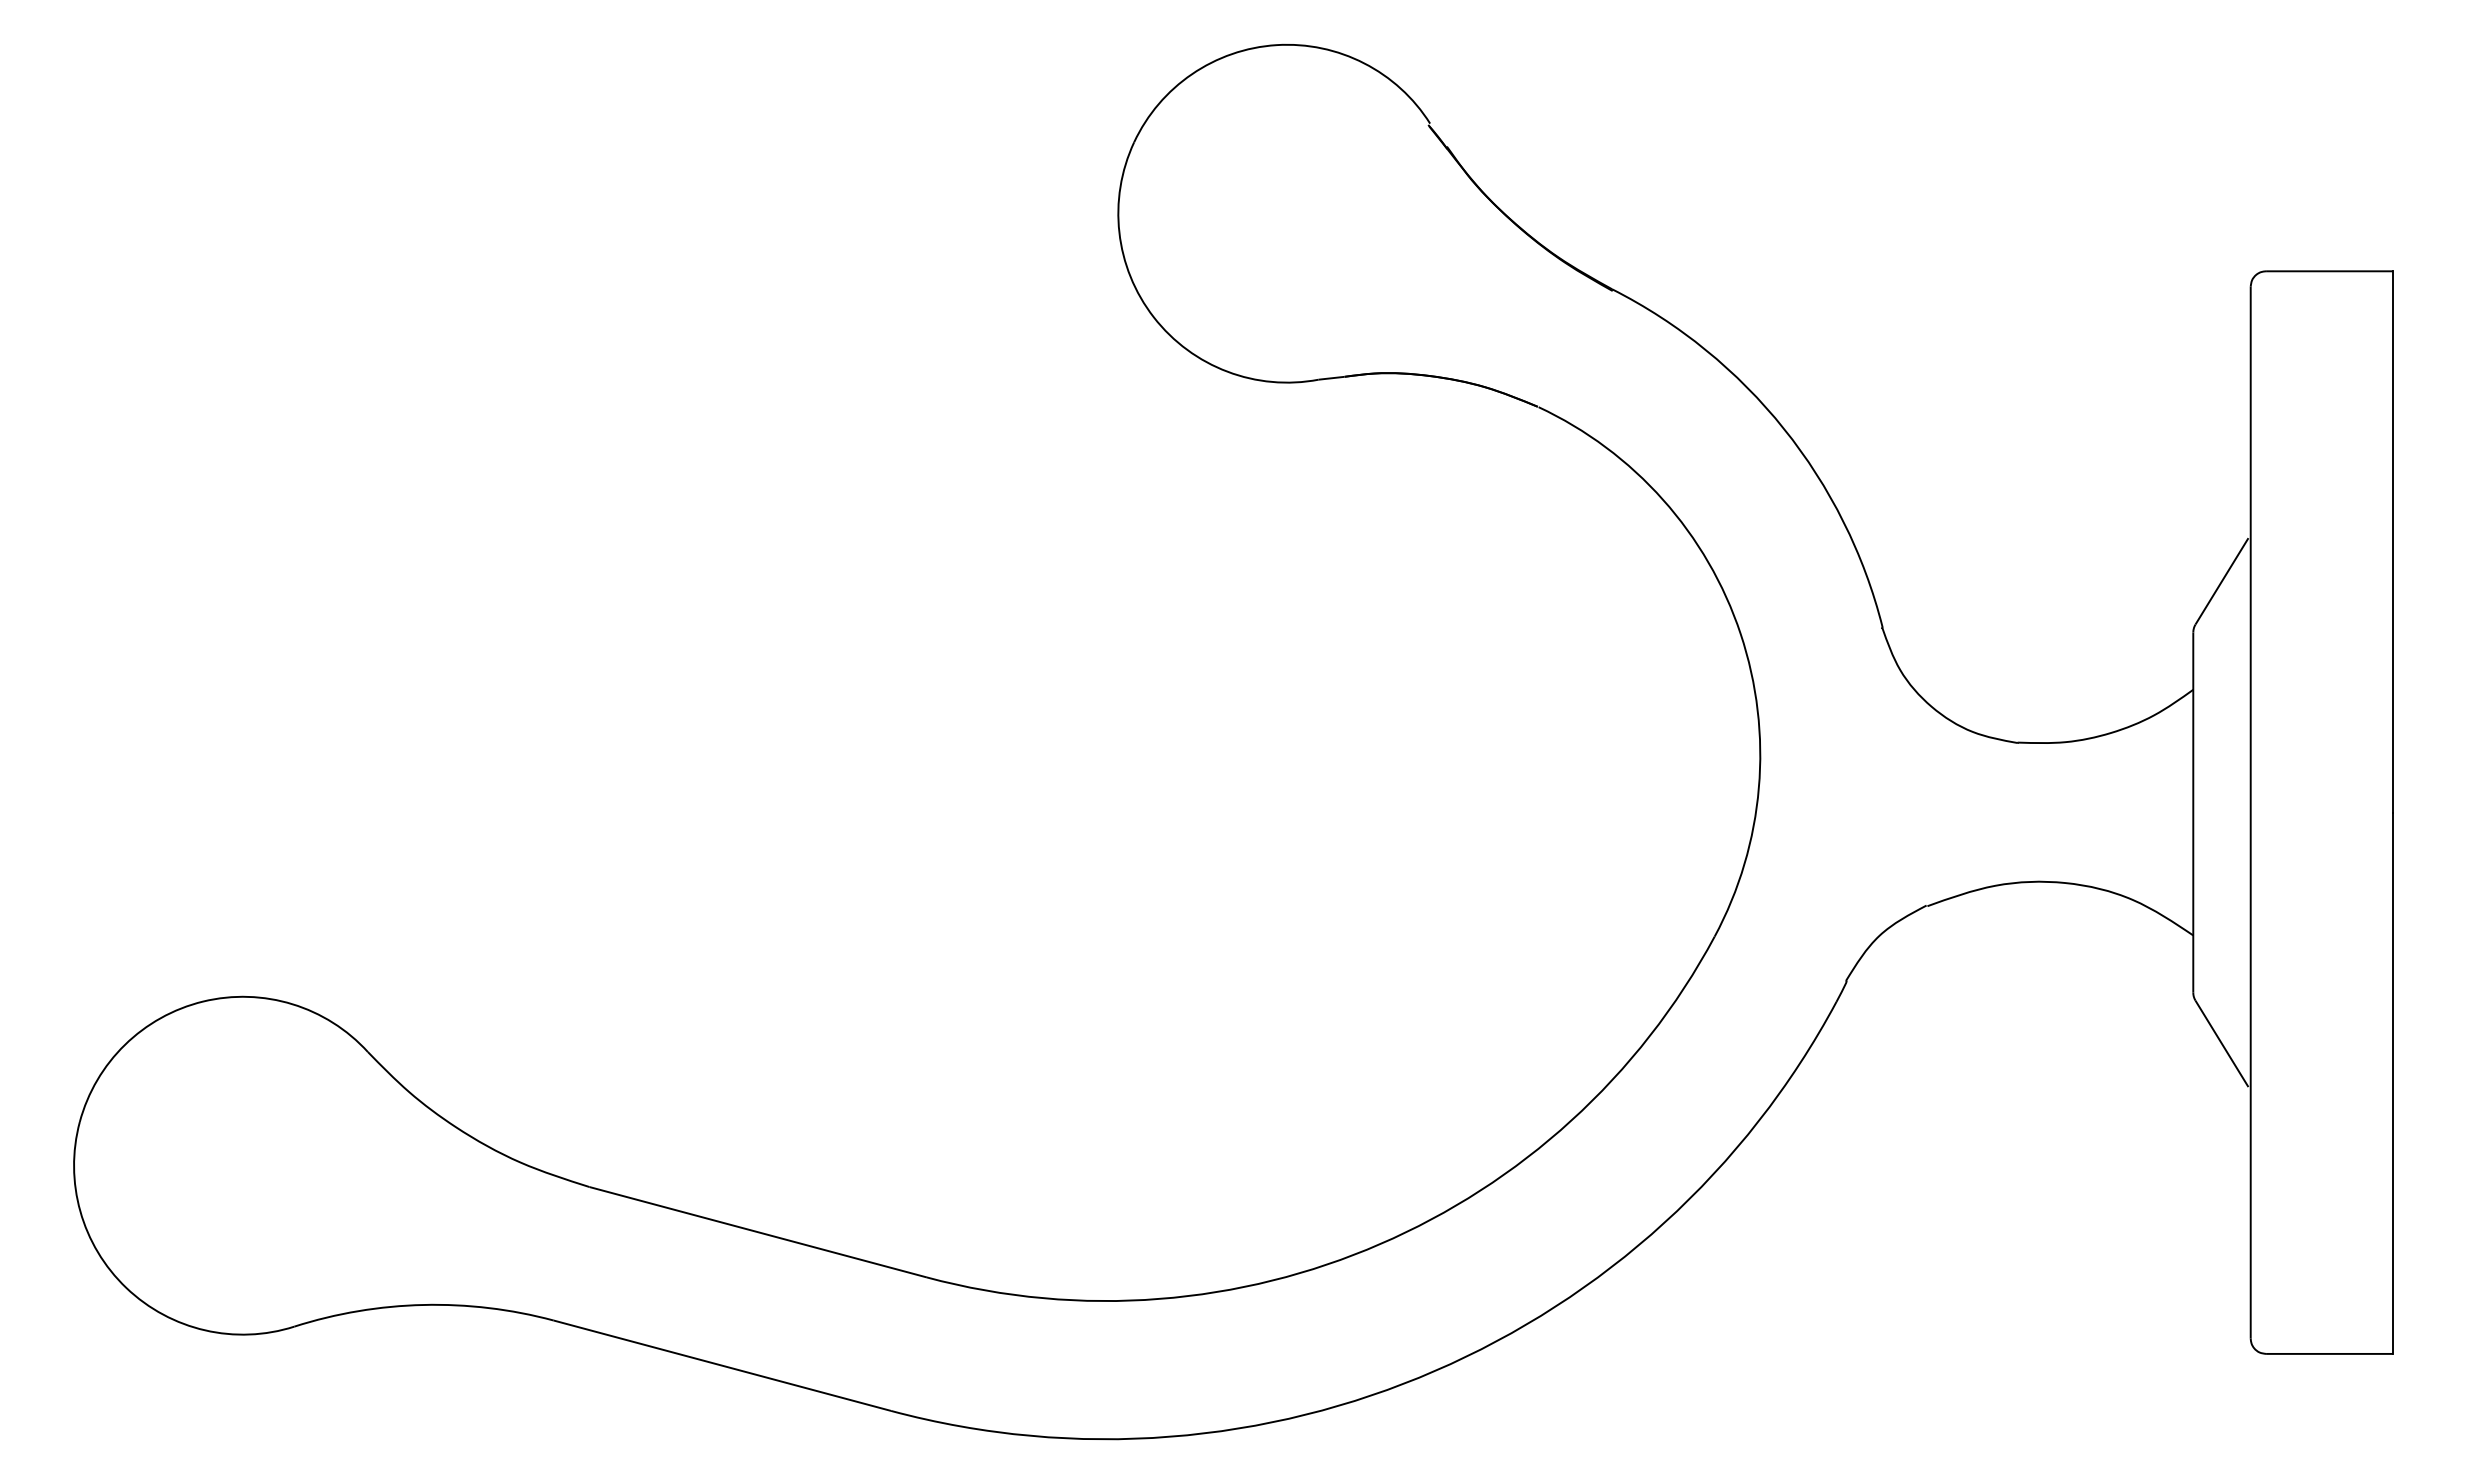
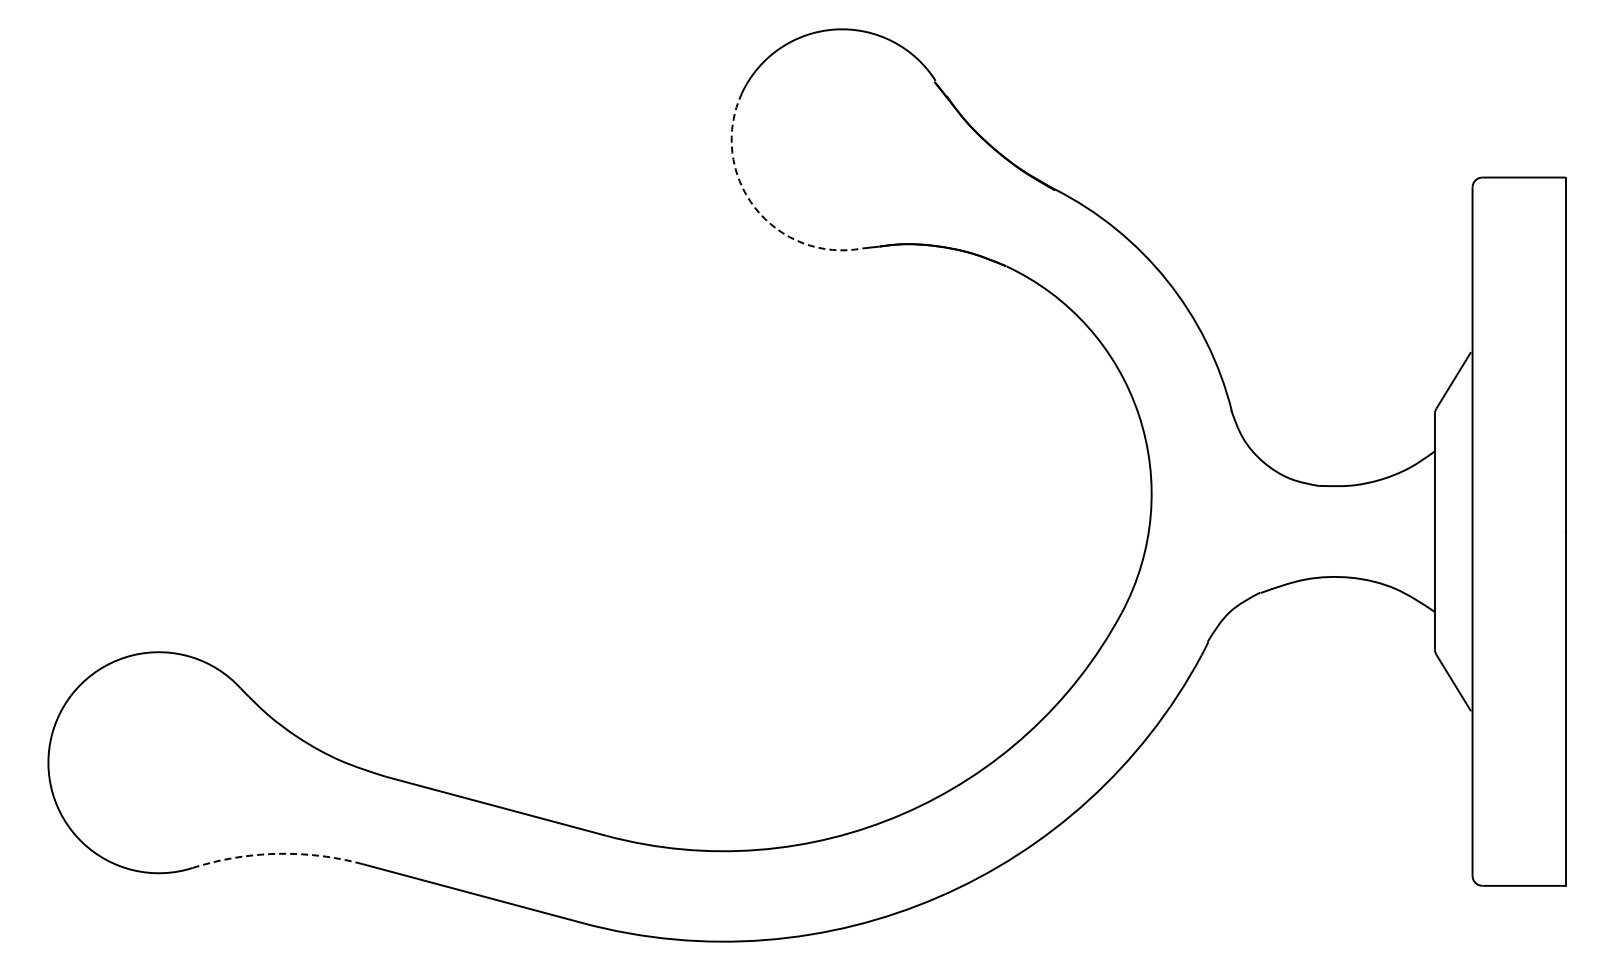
arc: (1153, 317) -> (754, 207), solid -> dashed
arc: (424, 1304) -> (277, 853), solid -> dashed

